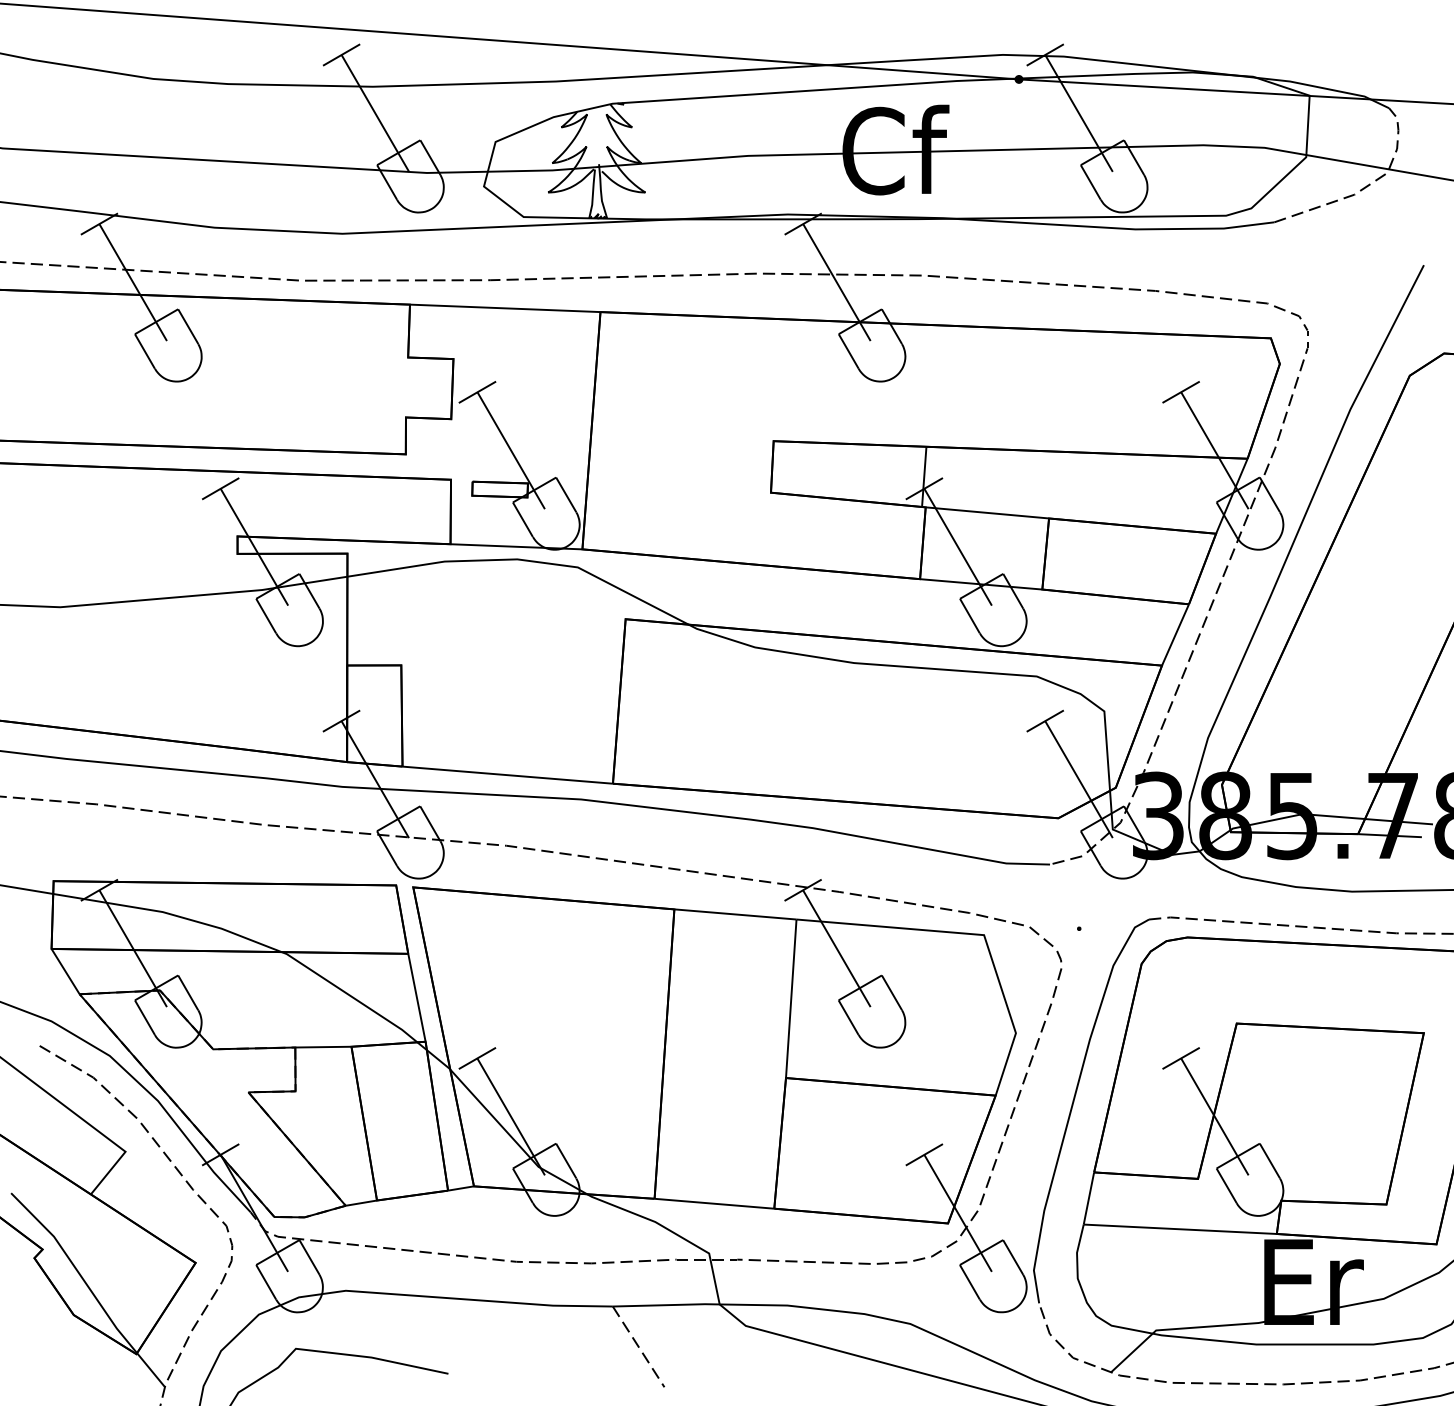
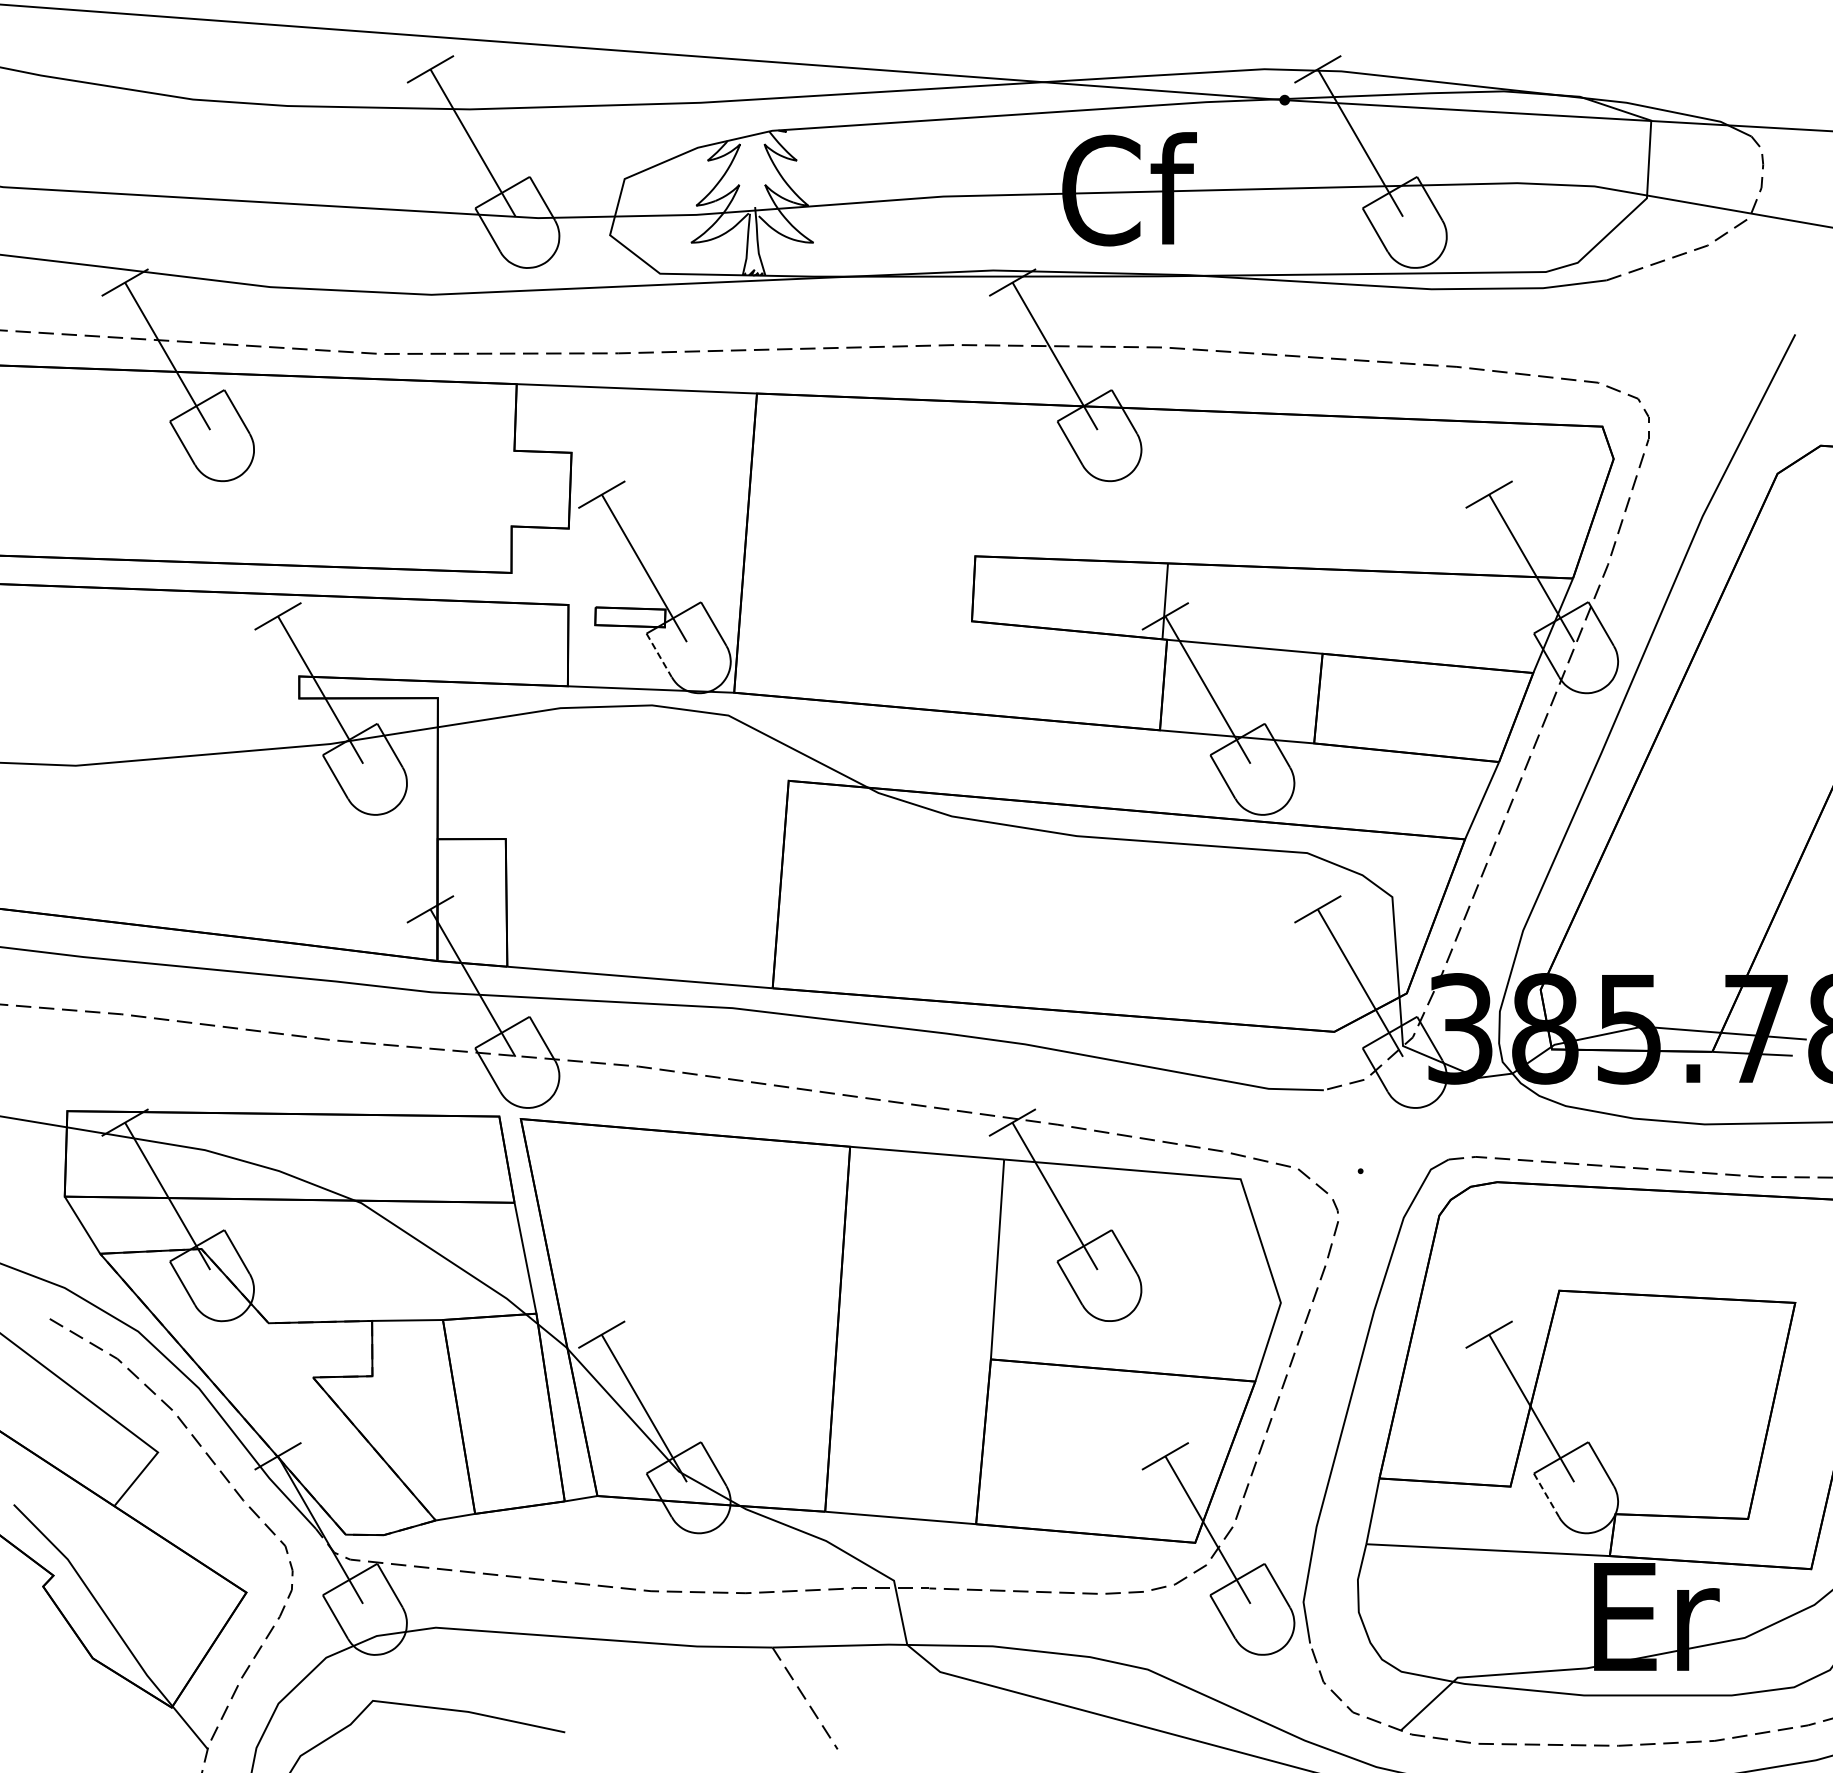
line: (523, 519) -> (659, 655), solid -> dashed
line: (1226, 1185) -> (1546, 1495), solid -> dashed

